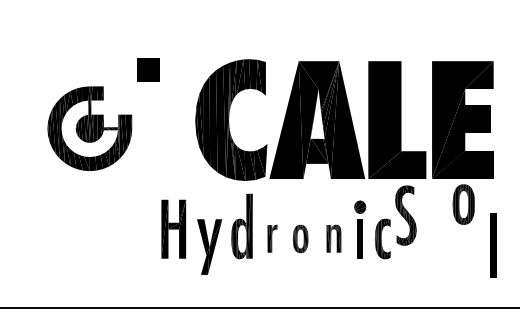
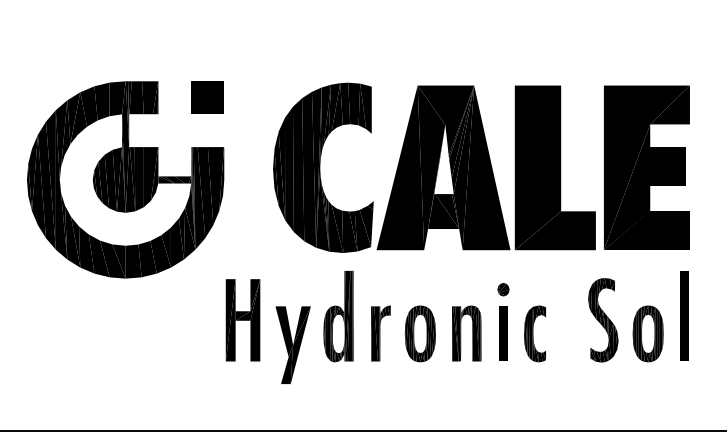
part: (89, 128) -> (125, 179), size x1.67
part: (463, 204) -> (647, 333), moved
part: (360, 207) -> (503, 289), size x0.71
part: (406, 215) -> (603, 320), moved
part: (272, 238) -> (380, 333), size x1.43
part: (300, 238) -> (419, 333), size x1.43
part: (333, 238) -> (466, 333), size x1.43
part: (493, 245) -> (684, 315), moved

